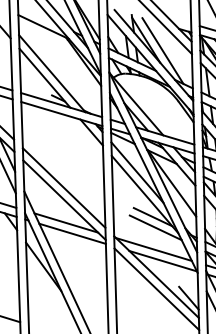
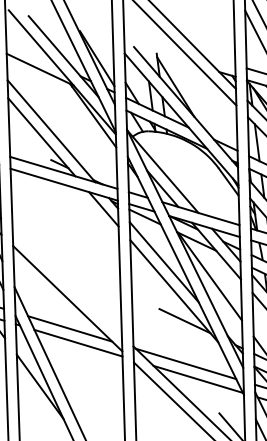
line: (162, 50) -> (197, 100), removed
line: (63, 187) -> (66, 281), removed
line: (155, 227) -> (188, 334), removed

